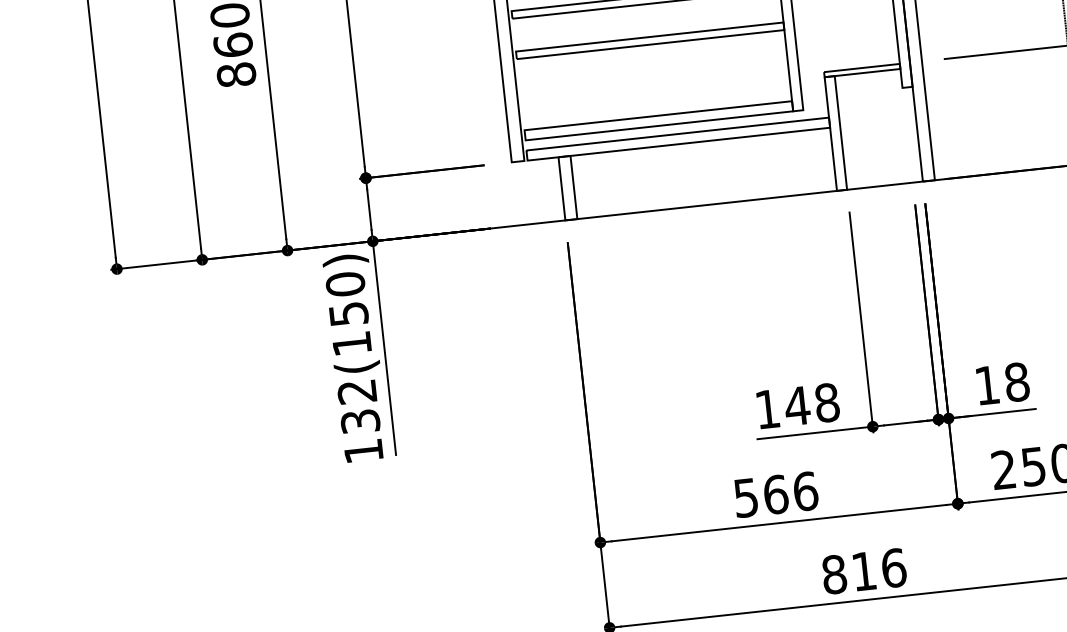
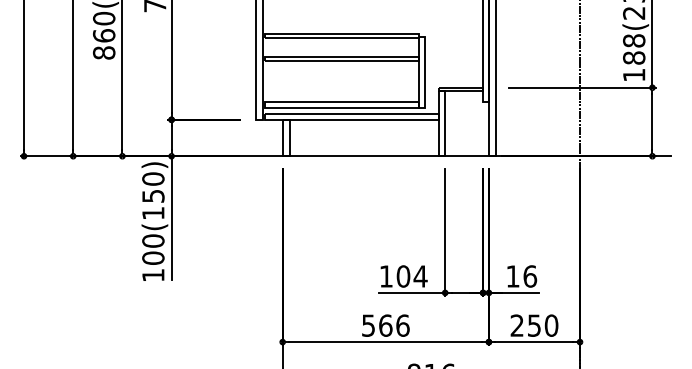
text: (1017, 382) -> (530, 276), 18 -> 16
text: (811, 404) -> (411, 276), 148 -> 104
text: (358, 406) -> (153, 249), 132(150) -> 100(150)

